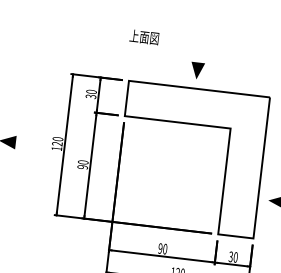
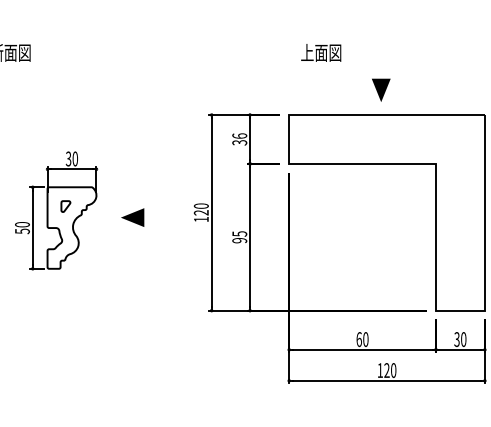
text: (144, 37) -> (321, 52), moved
text: (91, 91) -> (239, 135), 30 -> 36
text: (83, 162) -> (239, 233), 90 -> 95
text: (159, 248) -> (358, 339), 90 -> 60

